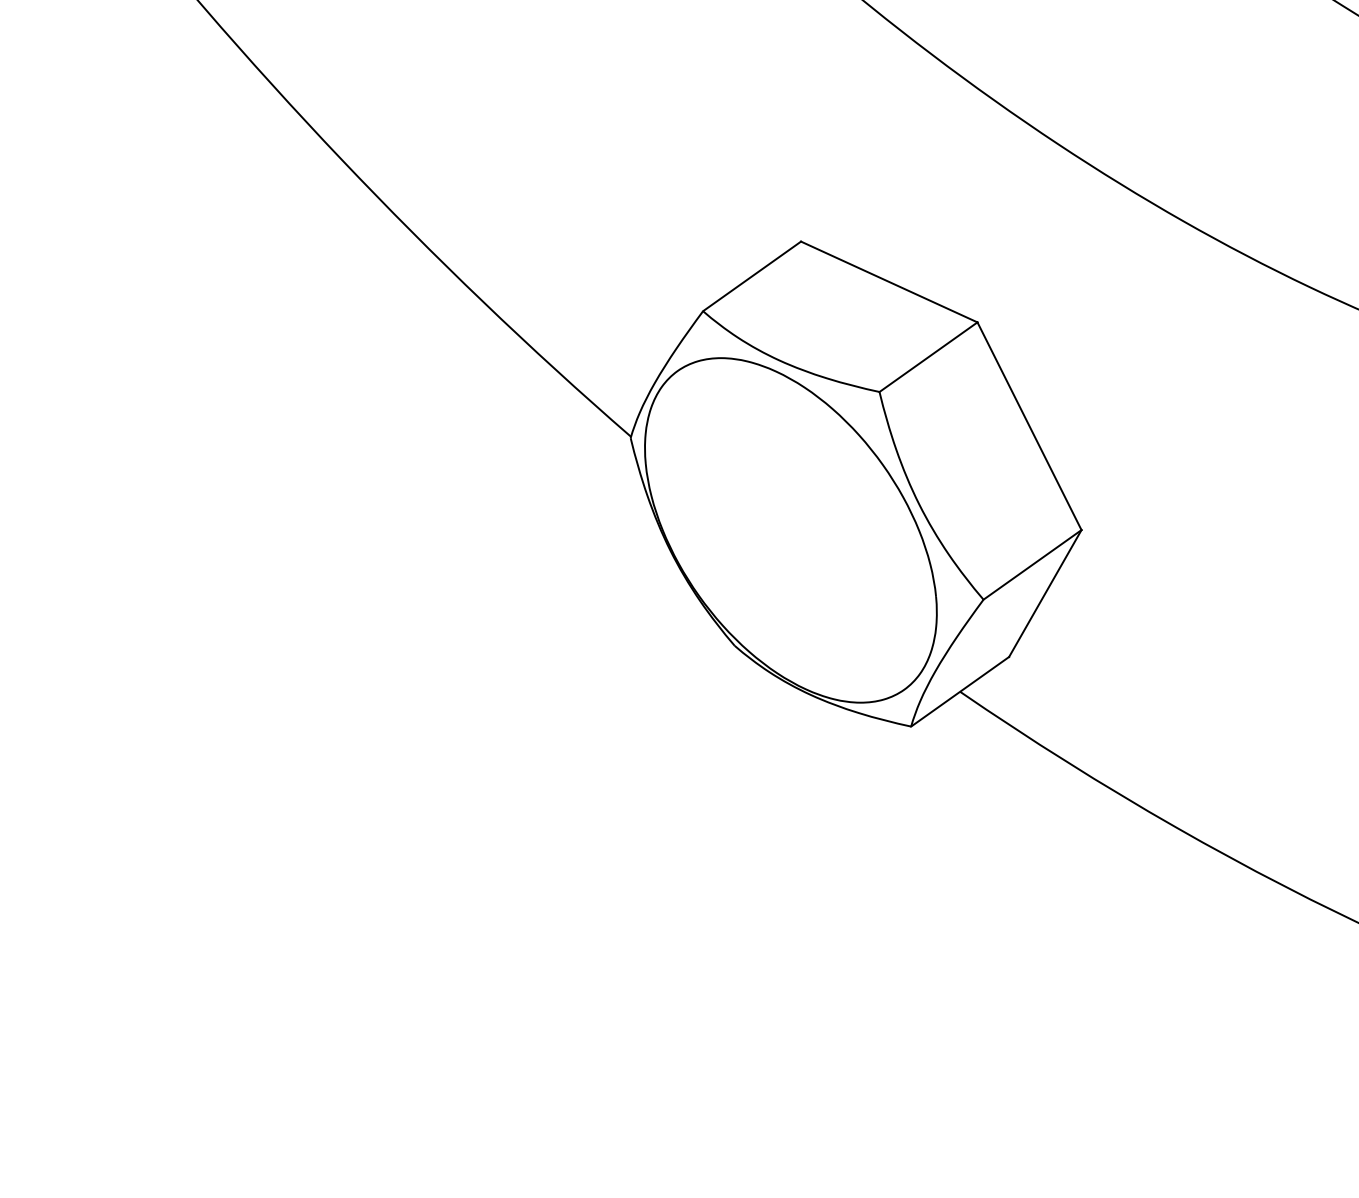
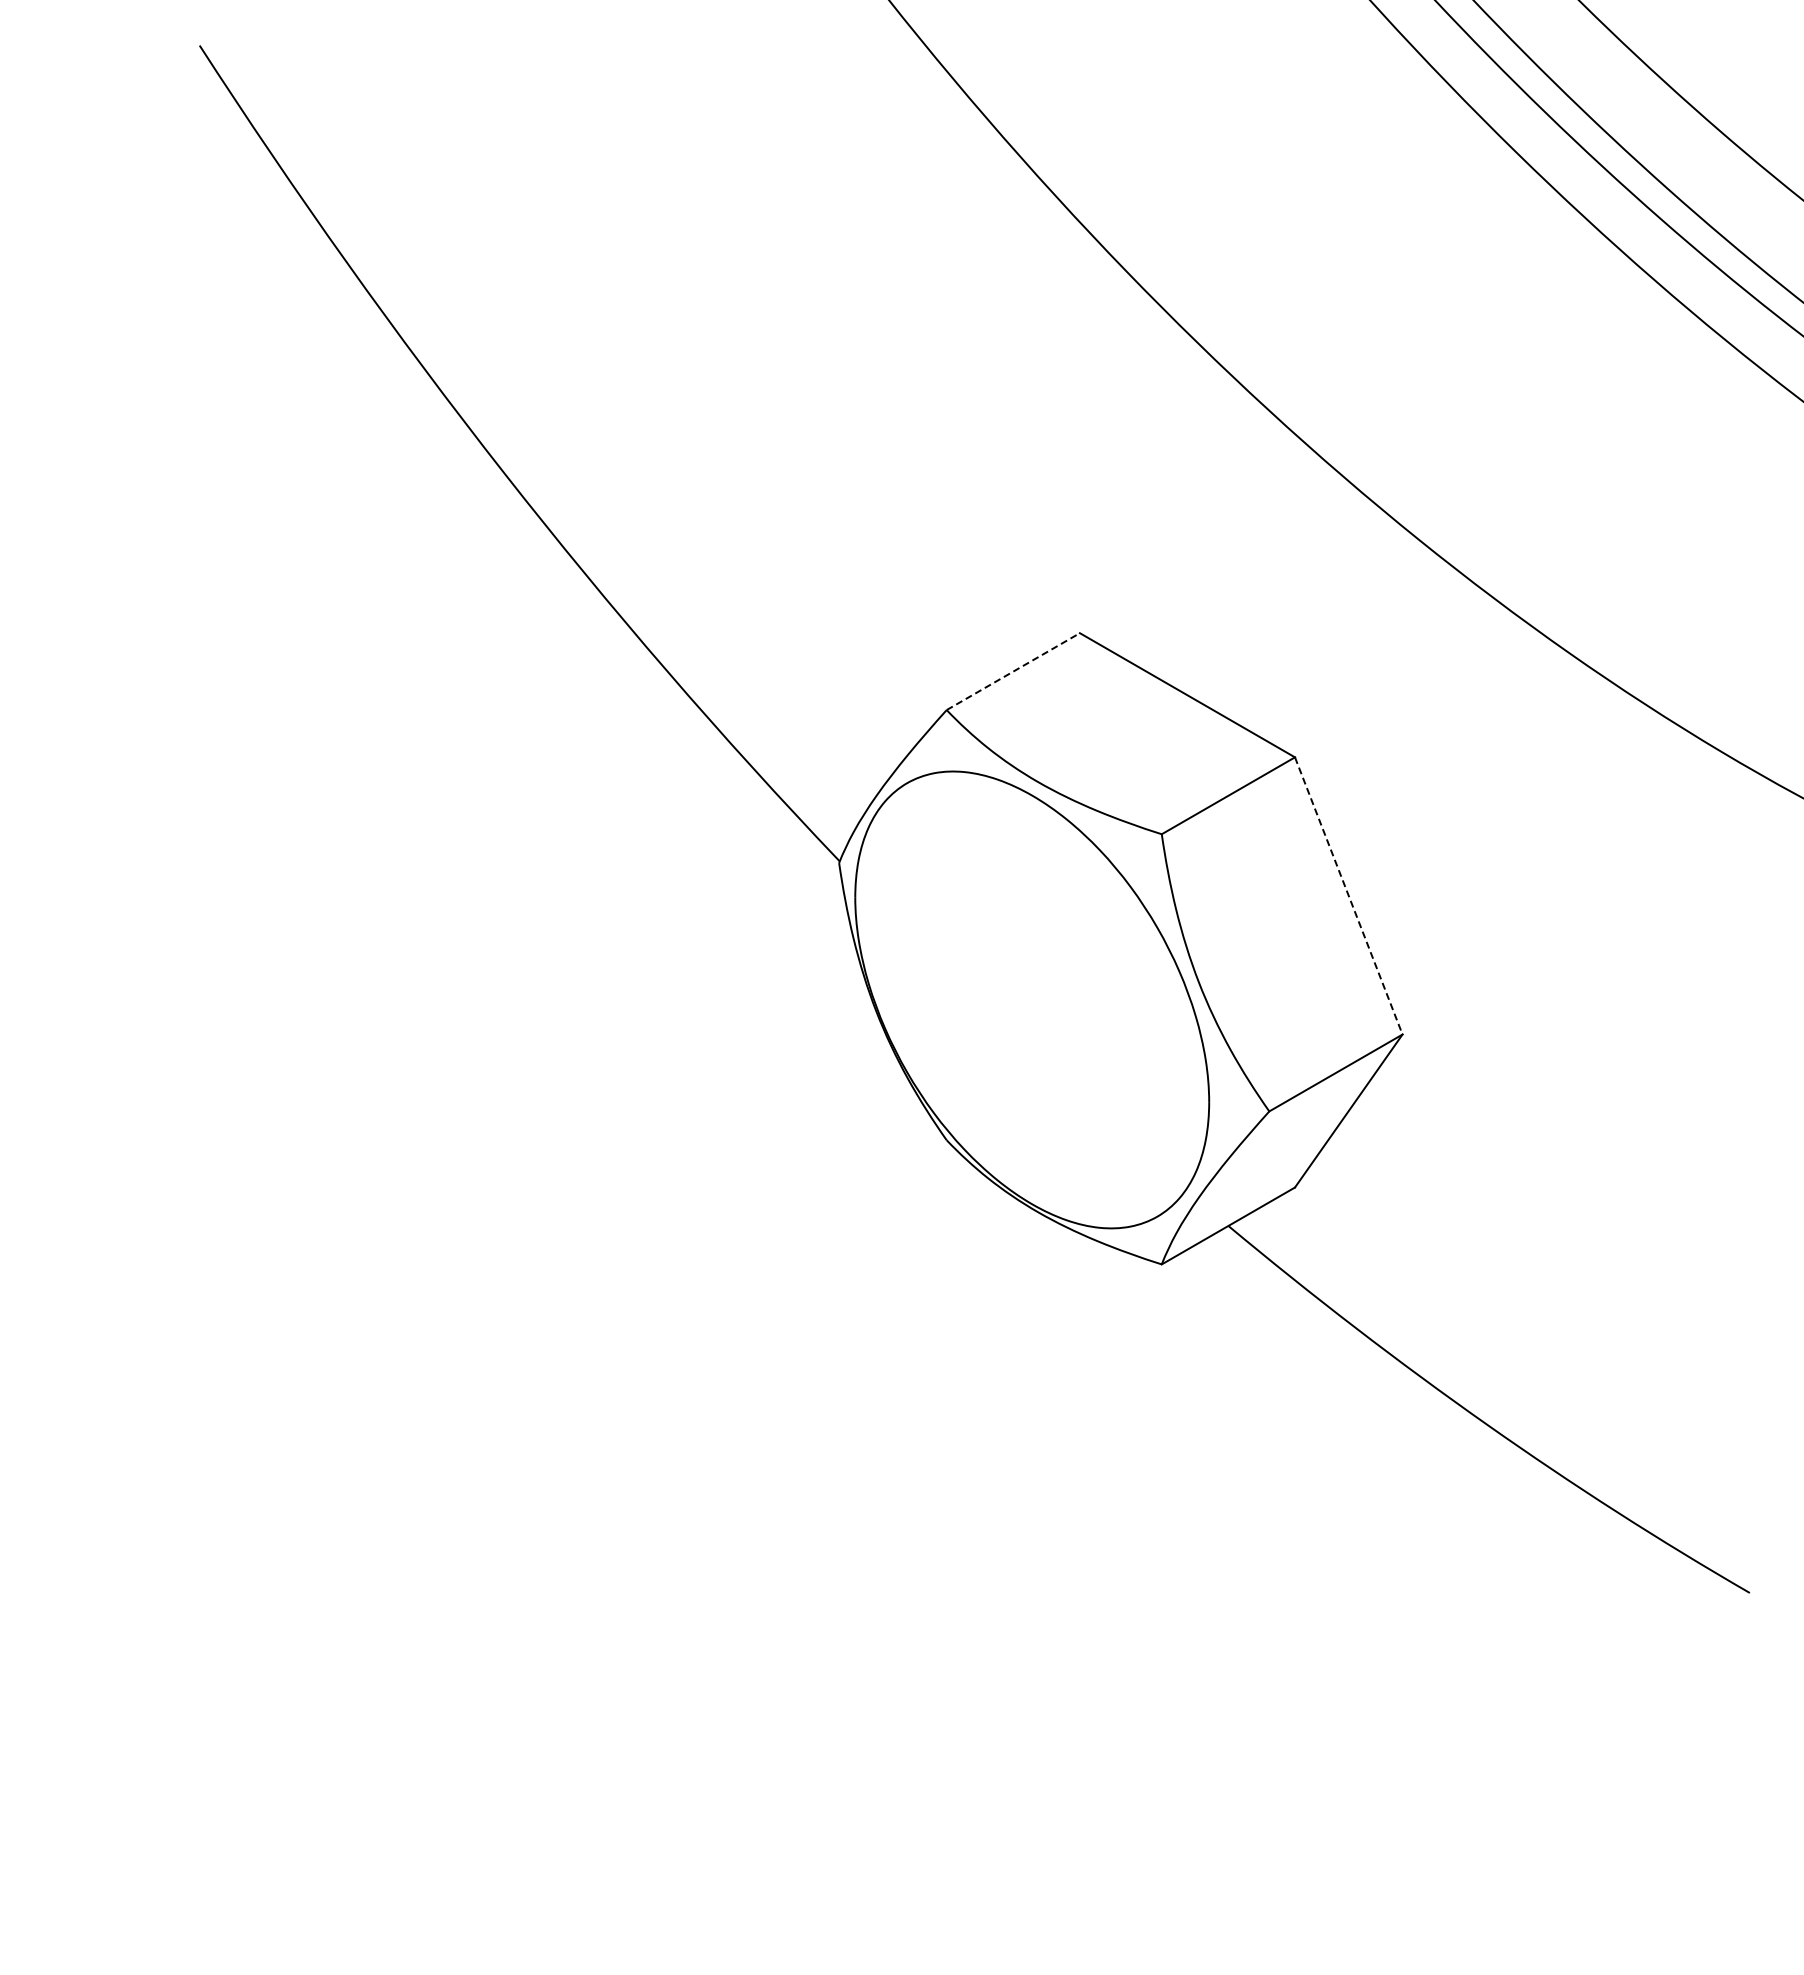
line: (752, 276) -> (1013, 671), solid -> dashed
line: (1029, 425) -> (1348, 895), solid -> dashed

